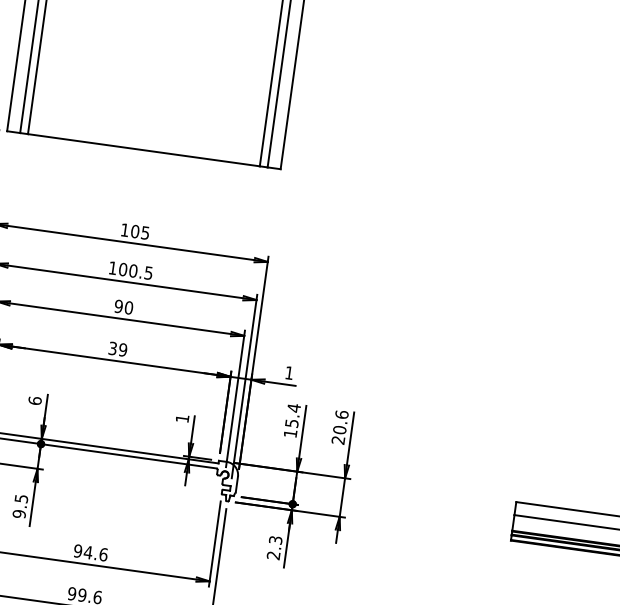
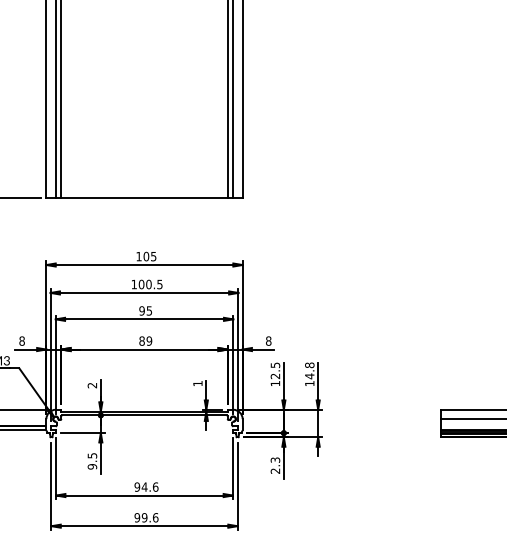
text: (129, 307) -> (149, 310), 90 -> 95
text: (112, 347) -> (141, 340), 39 -> 89
text: (289, 372) -> (268, 340), 1 -> 8
text: (35, 400) -> (92, 385), 6 -> 2
text: (293, 415) -> (275, 370), 15.4 -> 12.5
text: (339, 427) -> (309, 374), 20.6 -> 14.8

